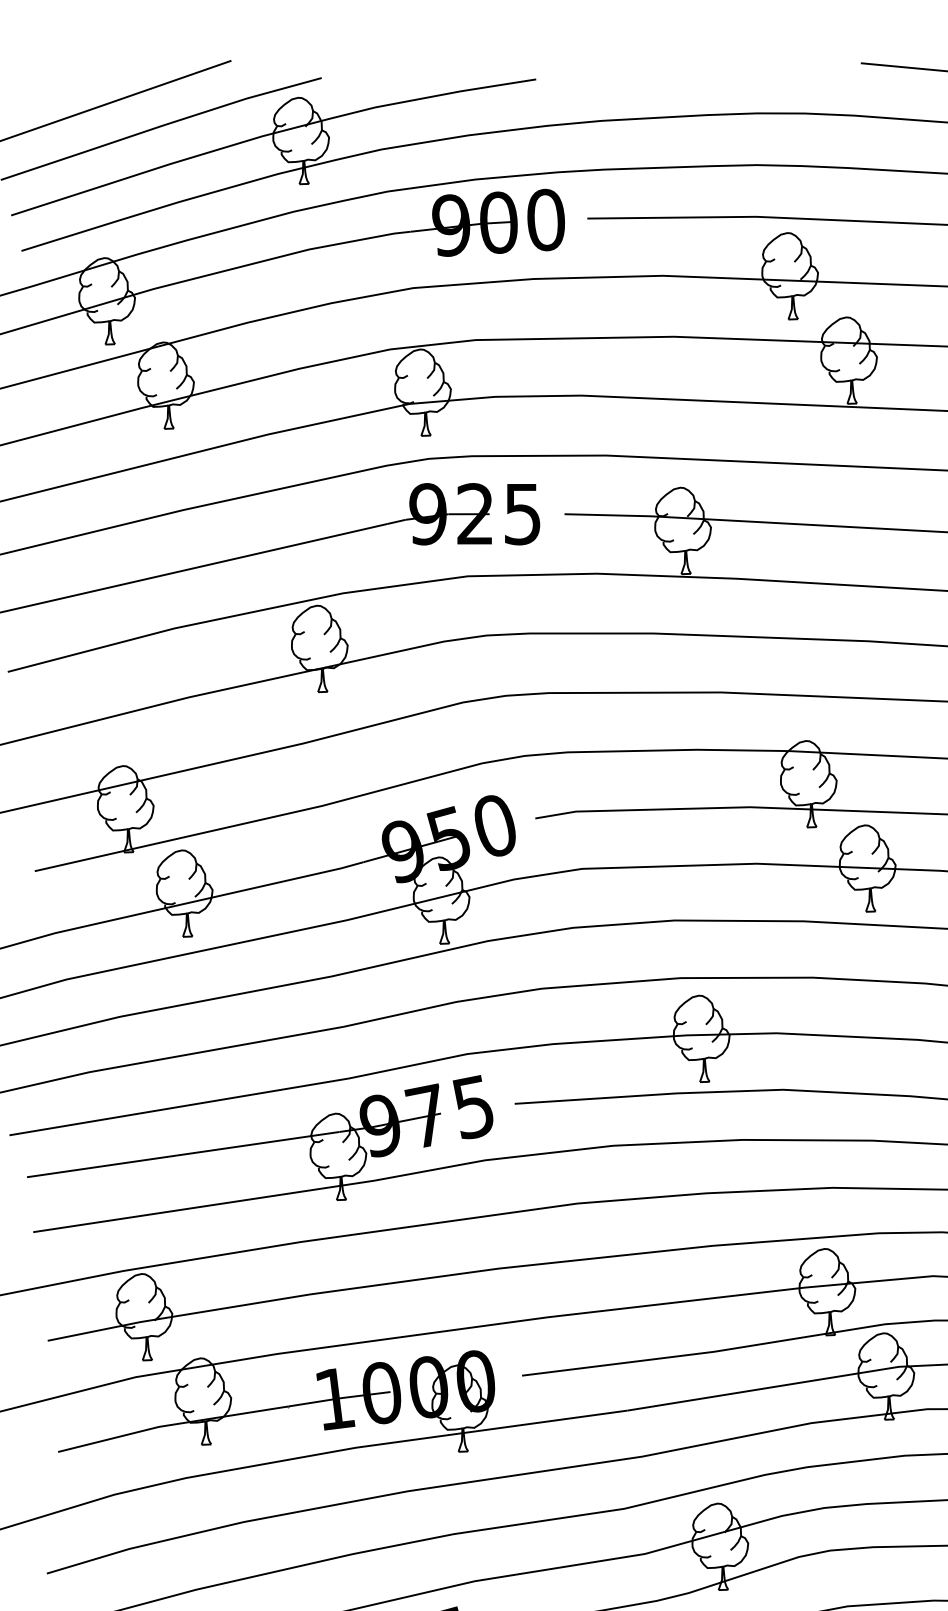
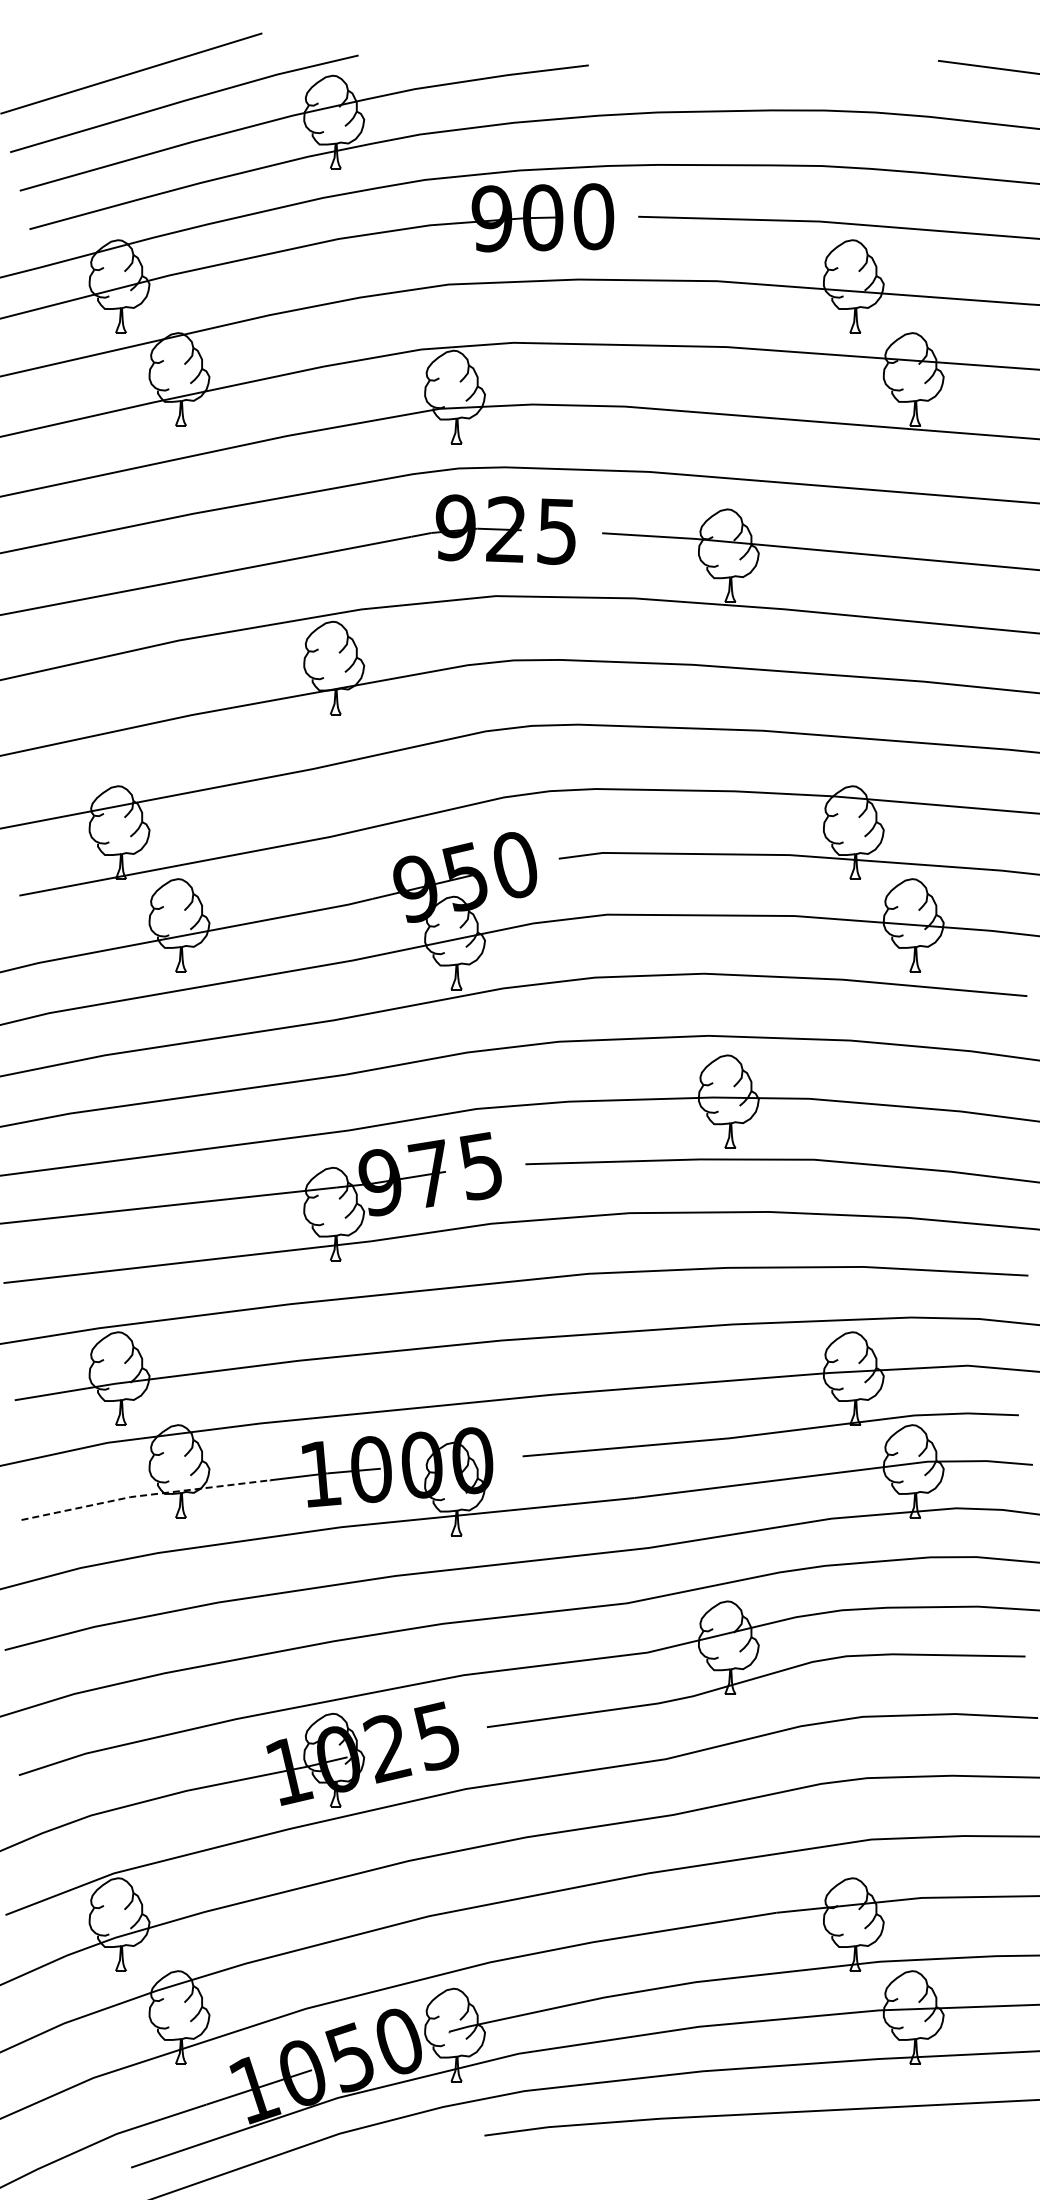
line: (171, 1424) -> (144, 1495), solid -> dashed

